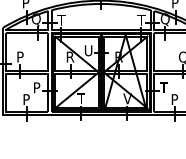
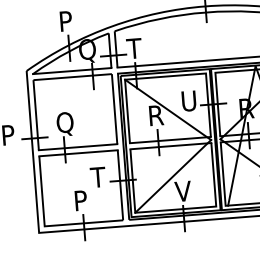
text: (20, 57) -> (63, 123), P -> Q
text: (36, 87) -> (97, 176), P -> T
text: (81, 98) -> (182, 190), T -> V

